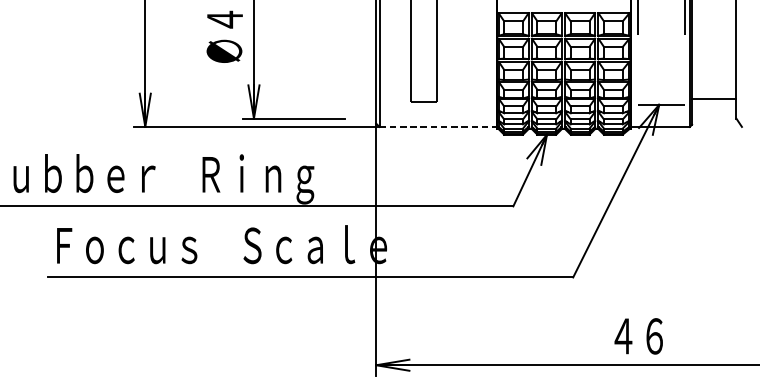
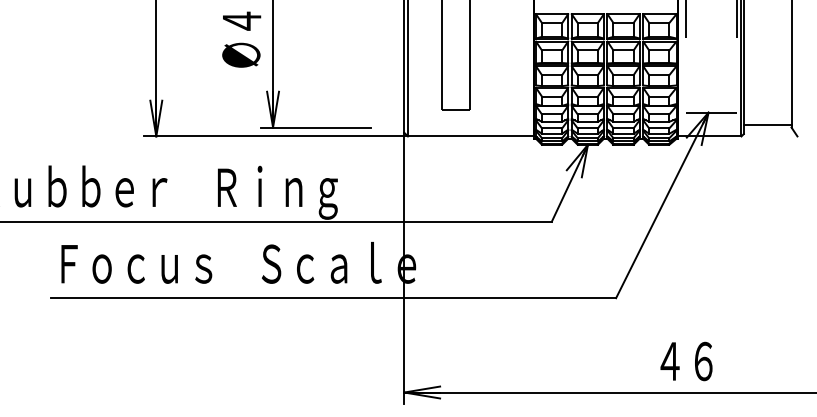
line: (714, 99) -> (767, 124), moved
line: (438, 126) -> (471, 136), dashed -> solid

